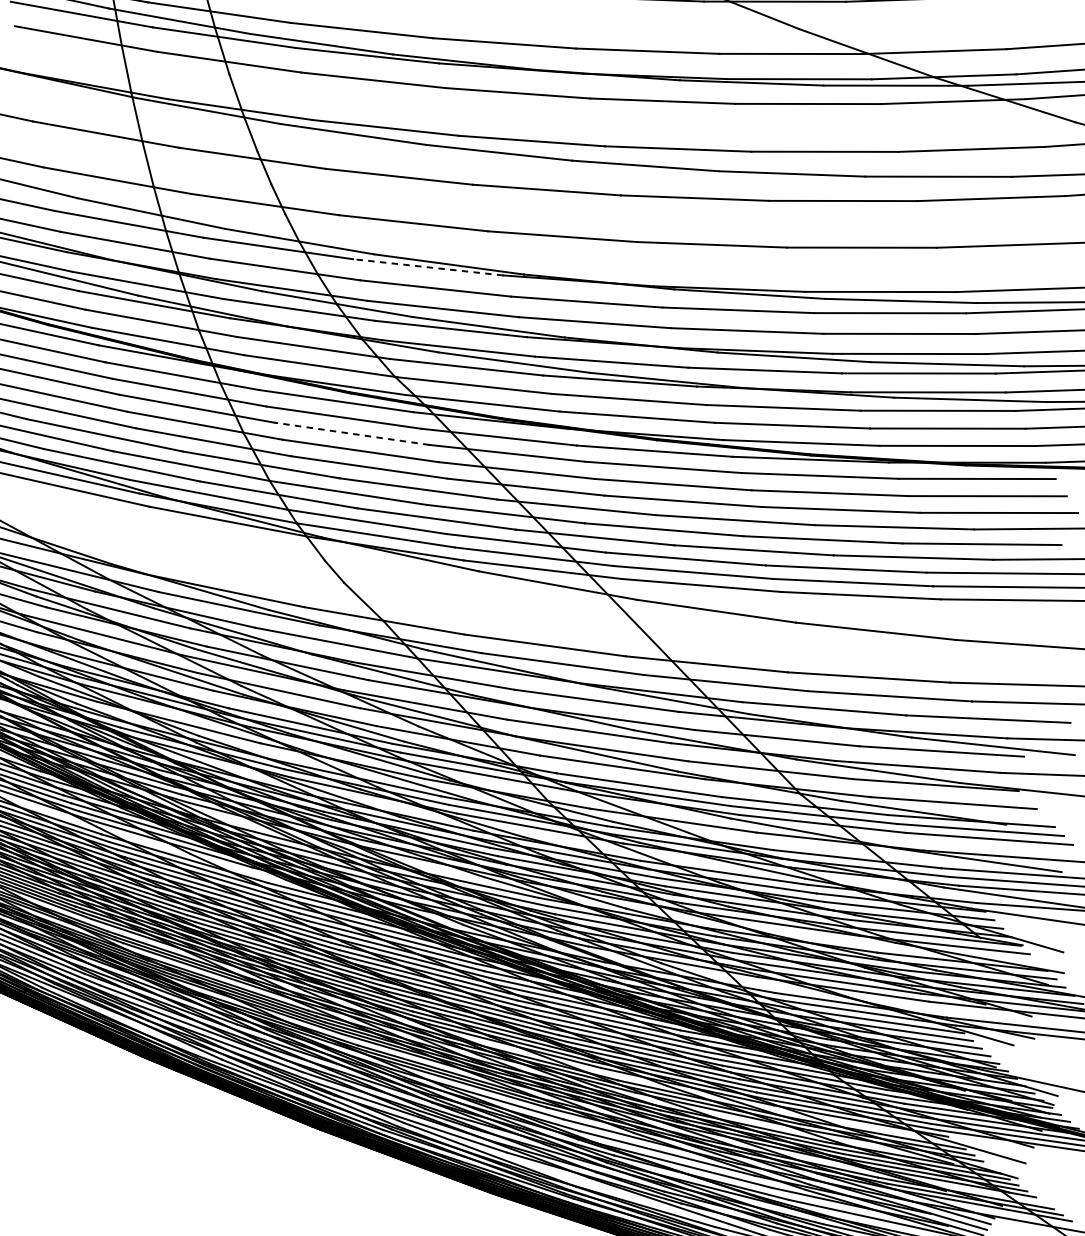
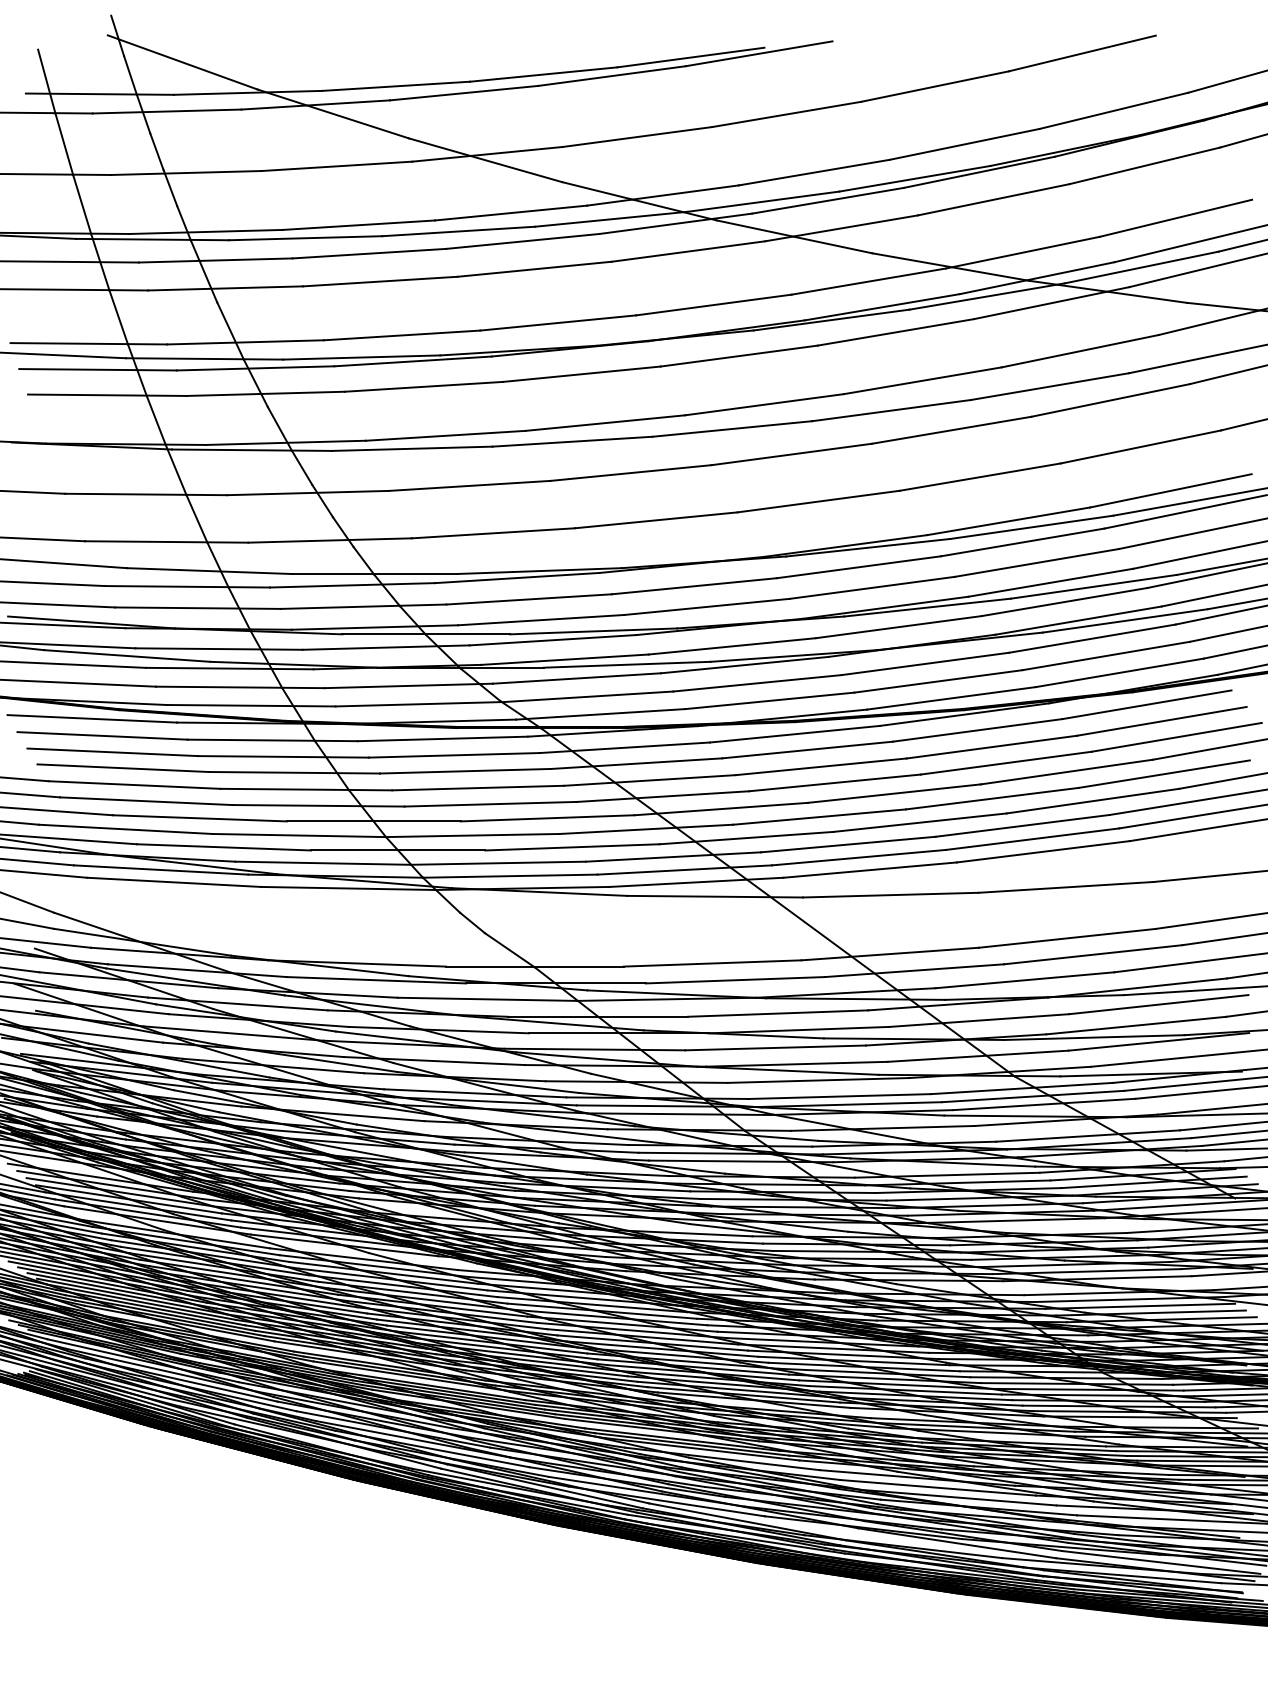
line: (427, 267) -> (516, 578), dashed -> solid
line: (351, 434) -> (465, 771), dashed -> solid

